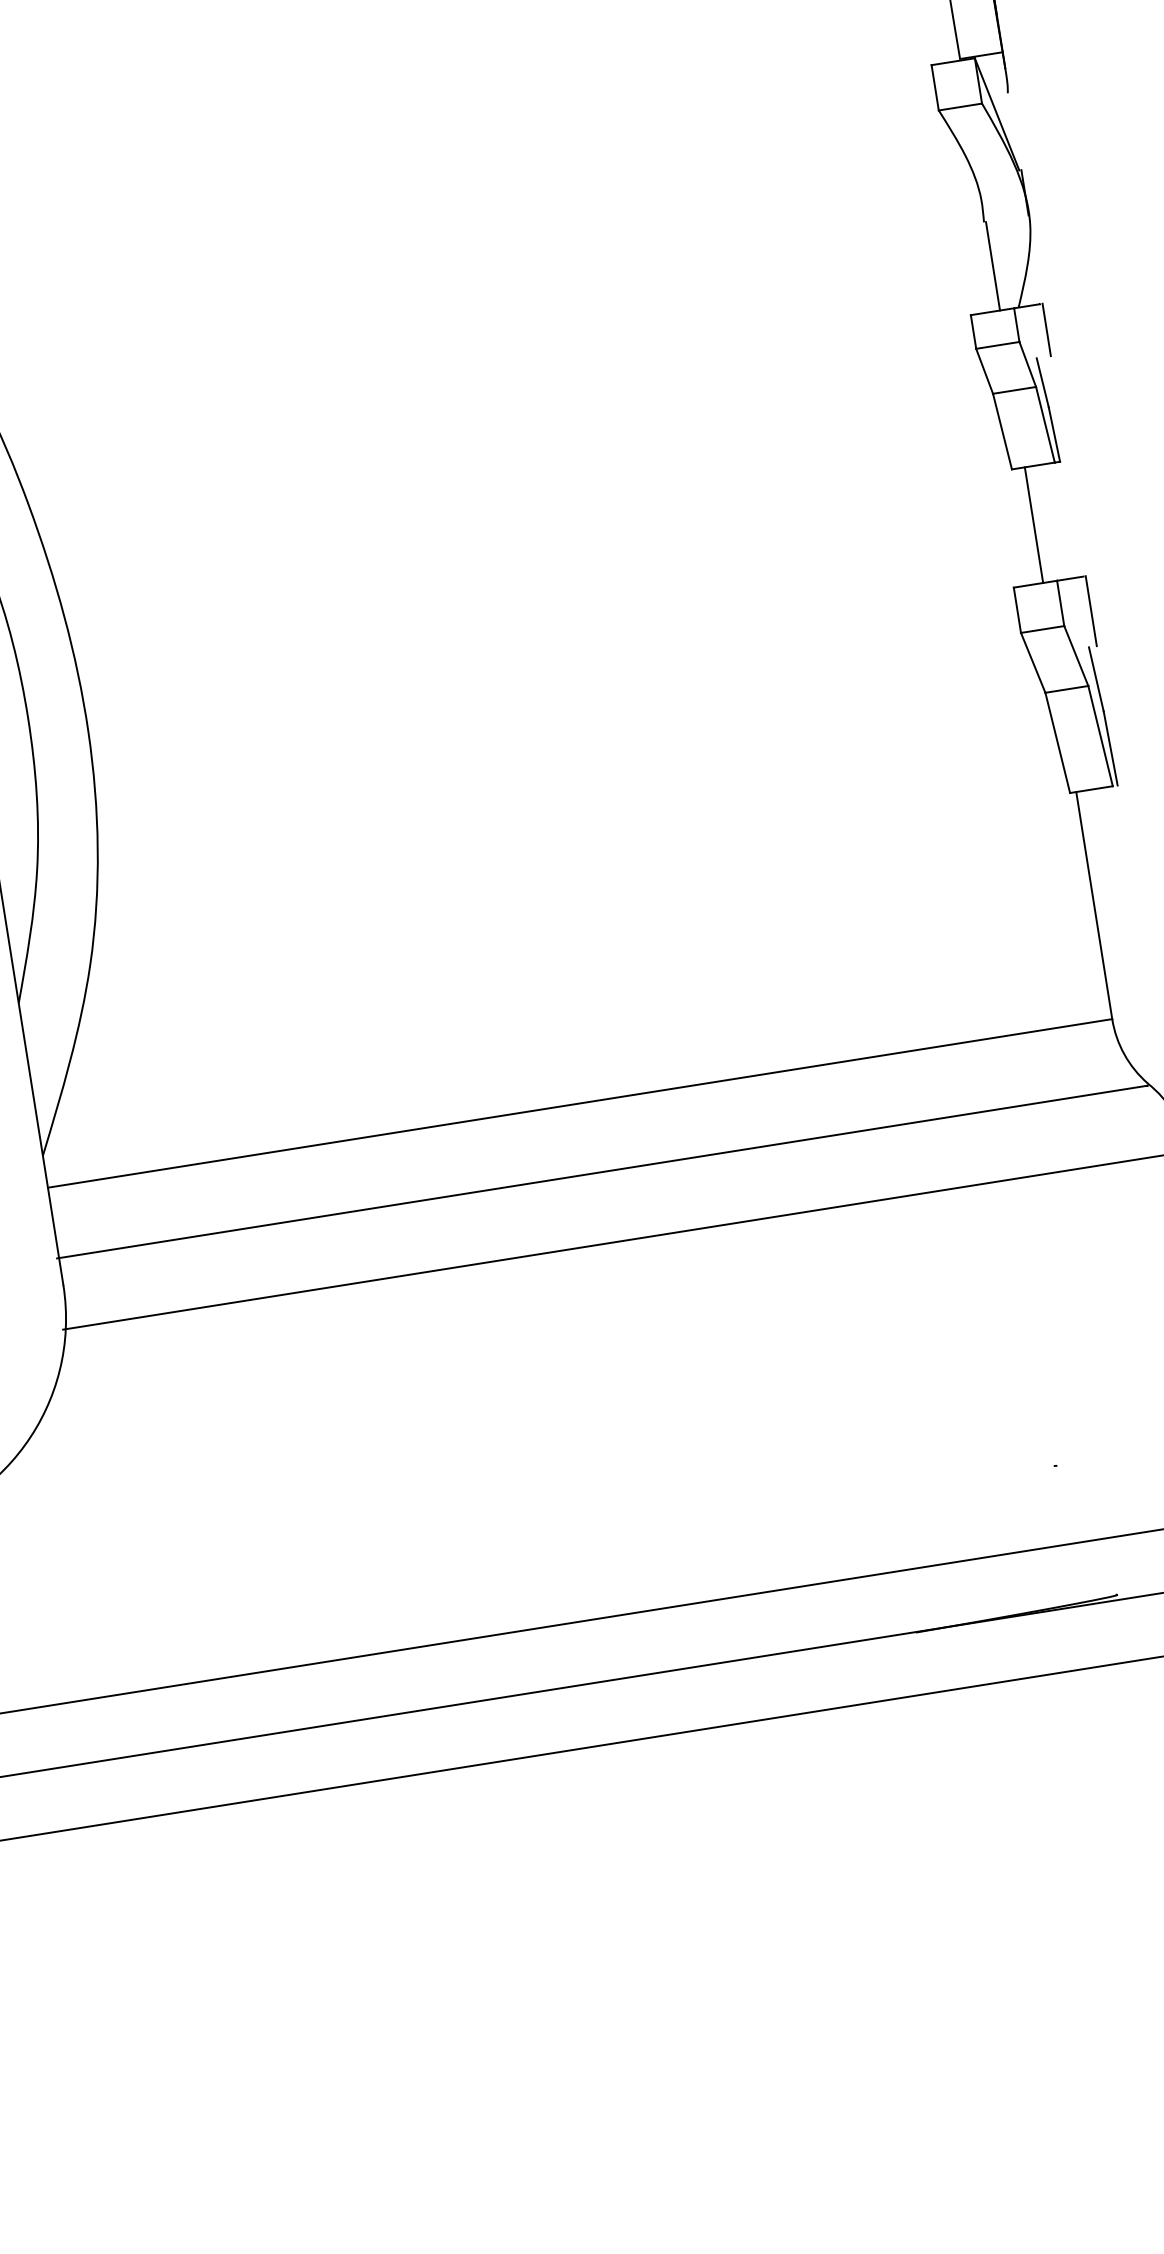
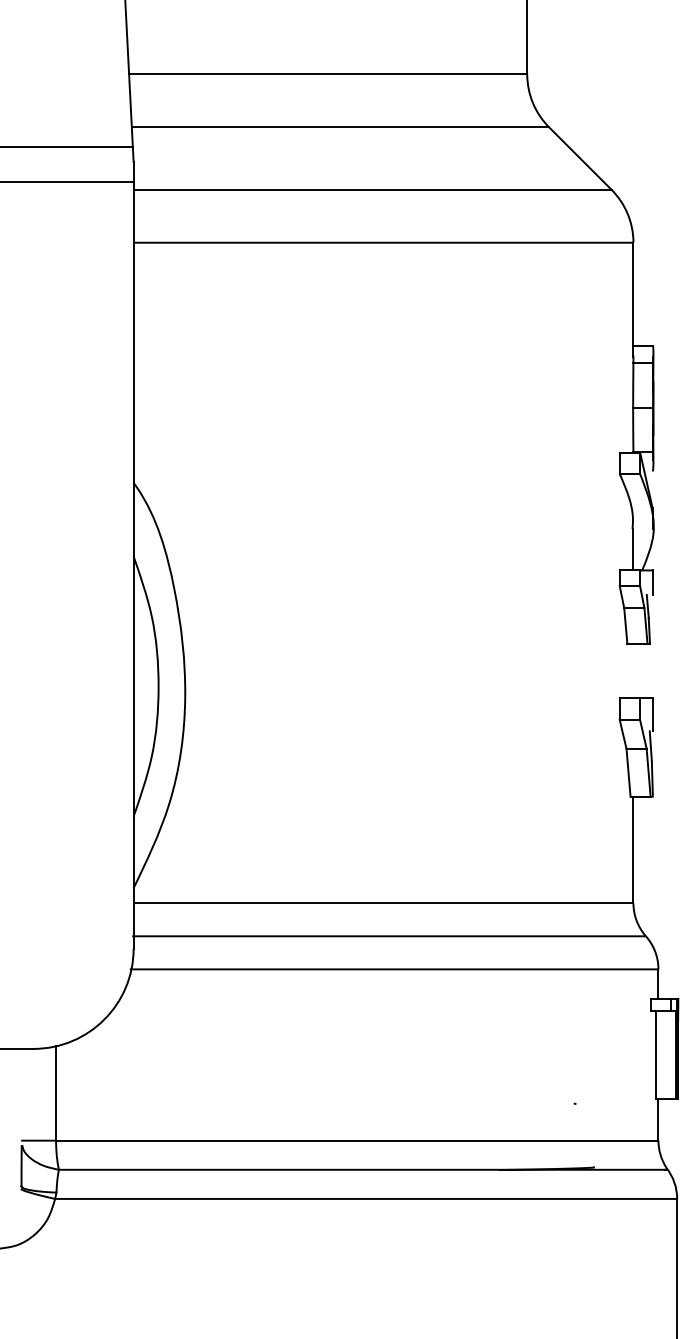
line: (1034, 525) -> (633, 671), removed

